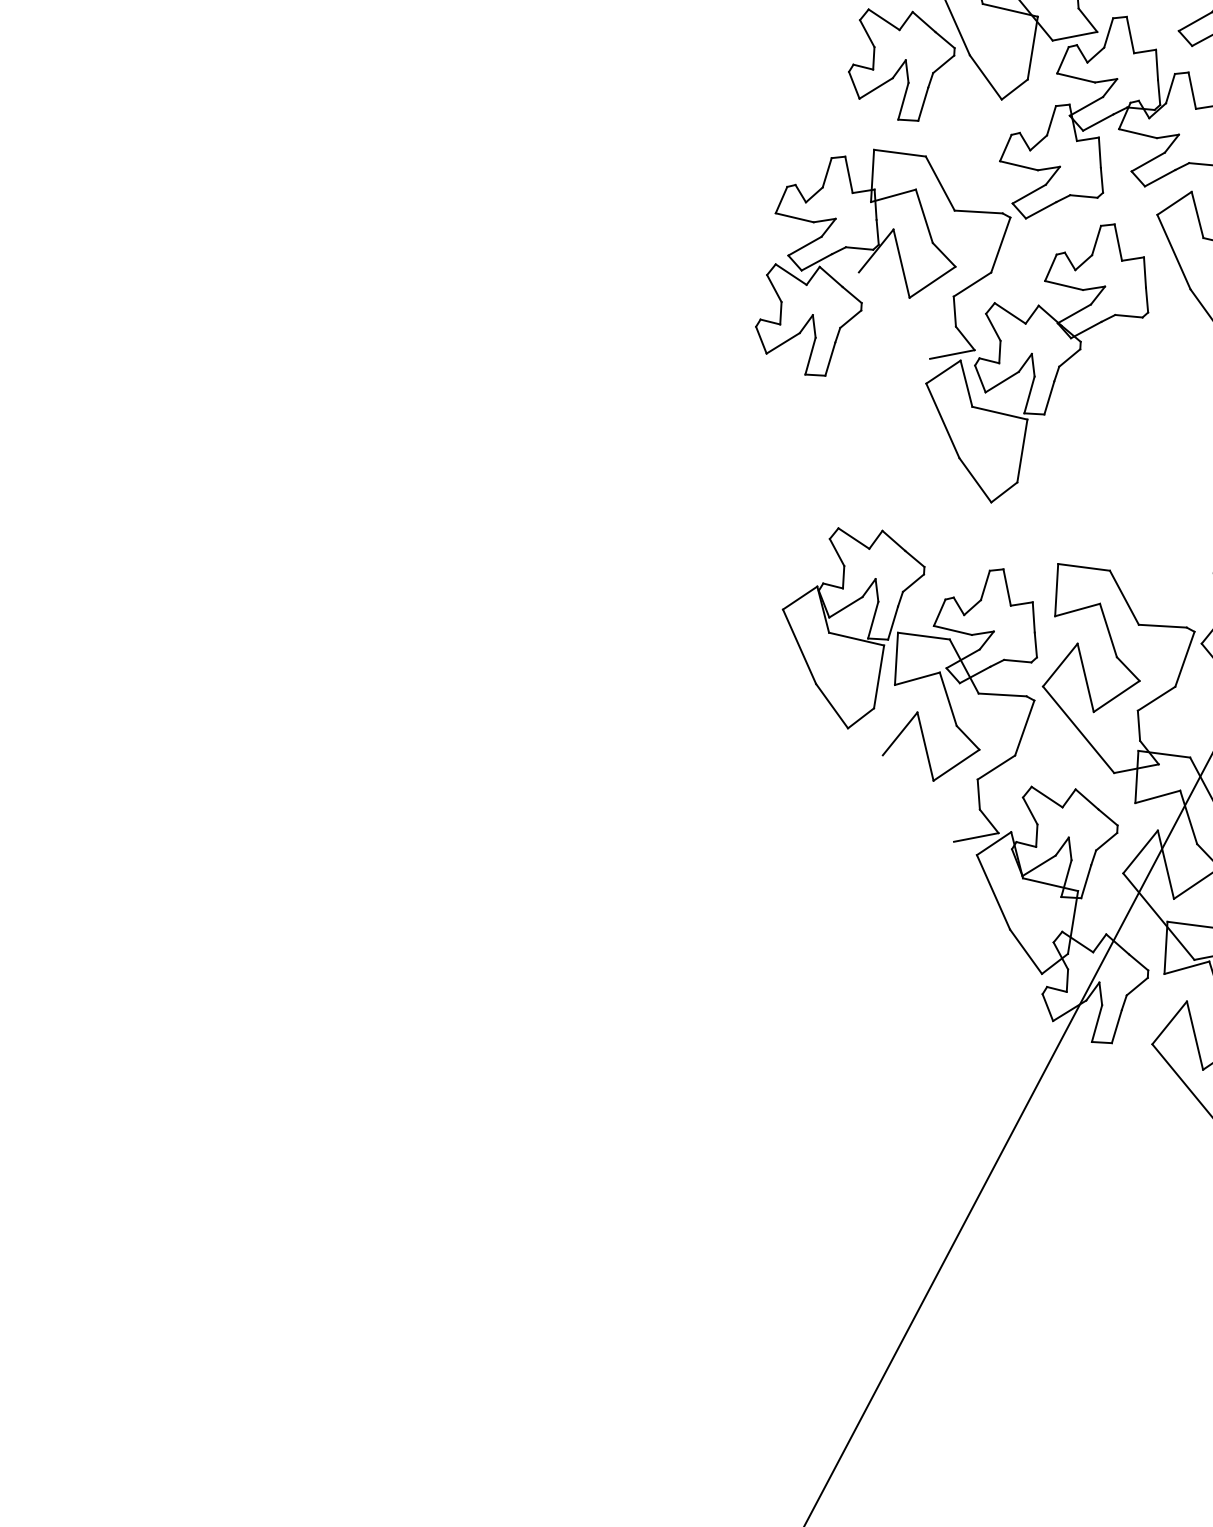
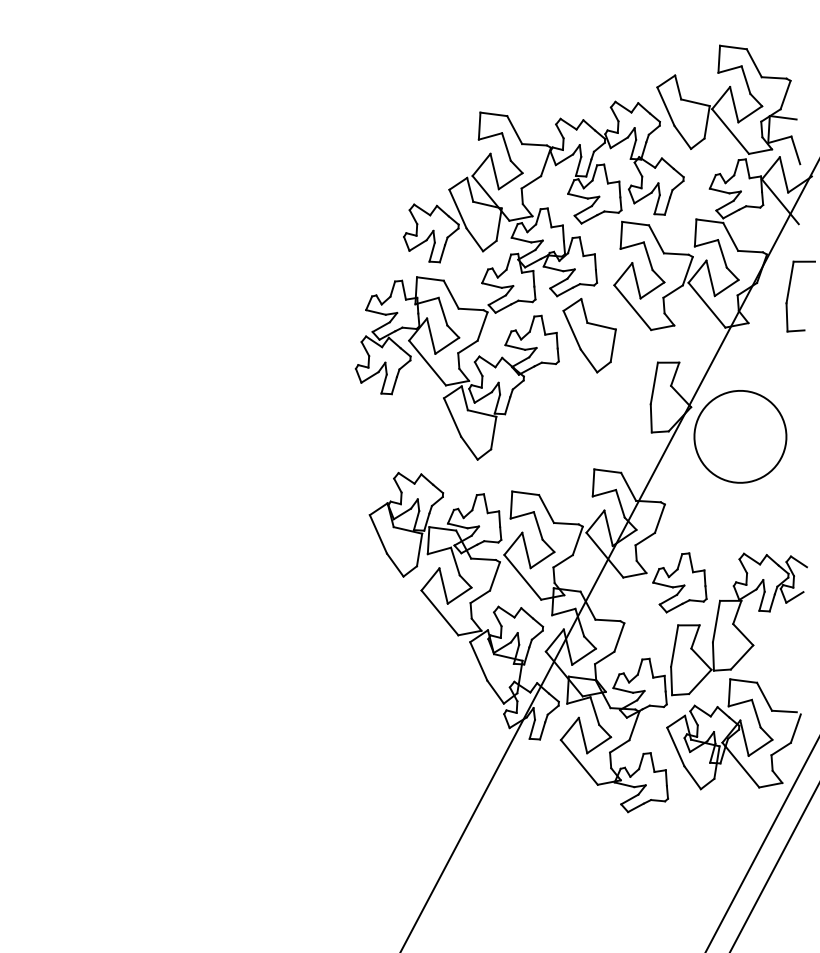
line: (894, 314) -> (427, 362), added
line: (917, 797) -> (439, 612), added

